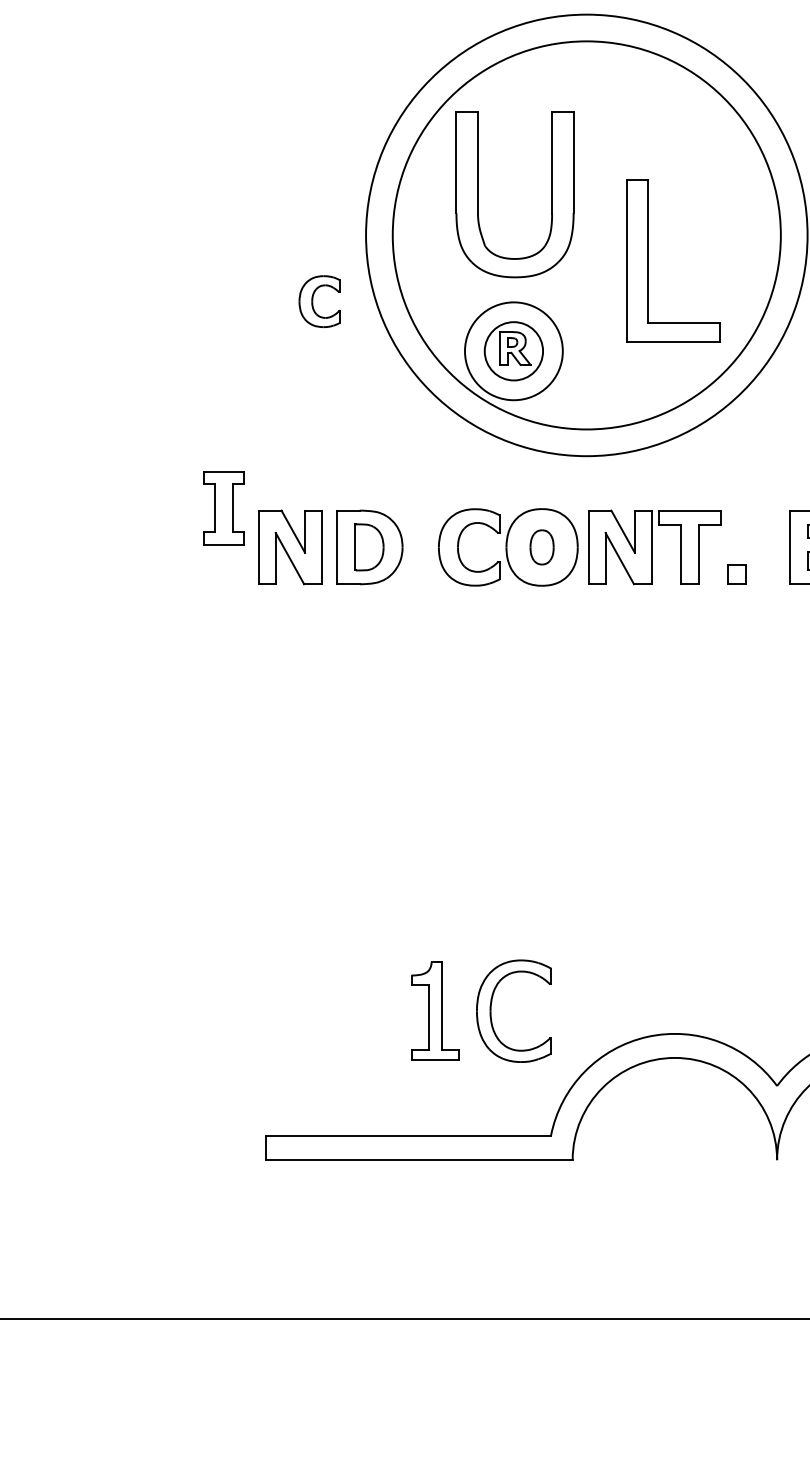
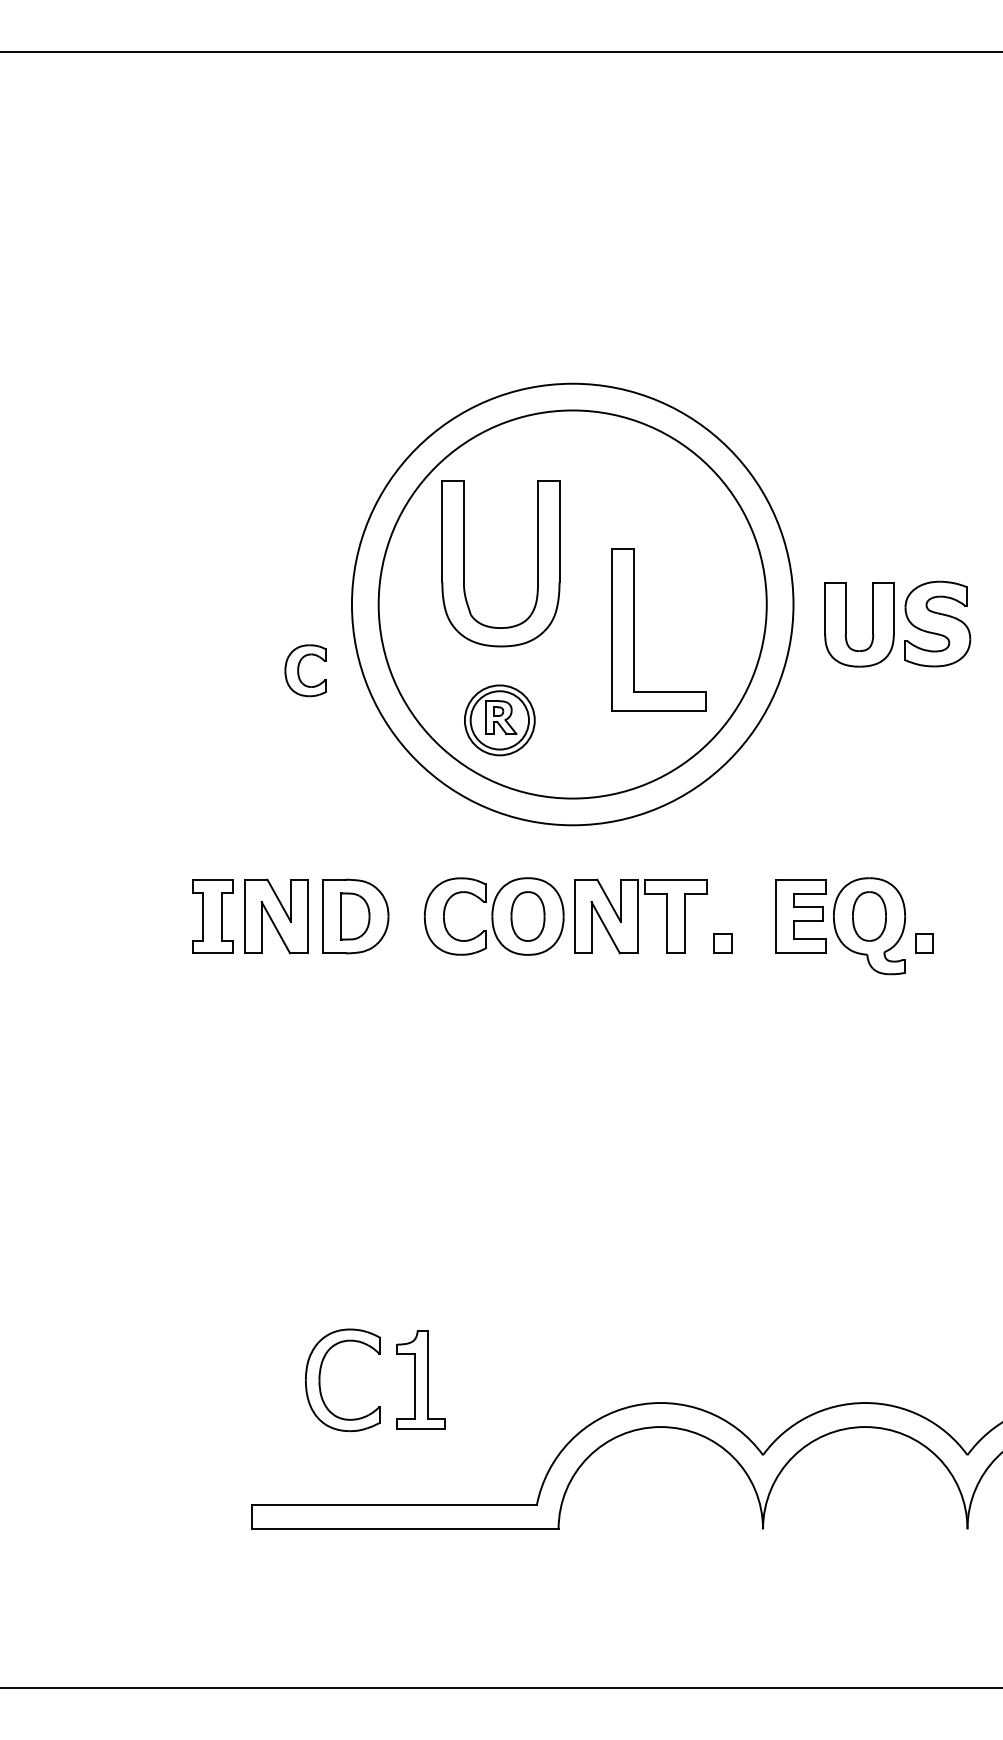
circle: (513, 351) -> (499, 720), size x0.71
part: (223, 508) -> (212, 916), moved
part: (541, 547) -> (527, 916), size x1.43
part: (491, 1010) -> (320, 1379), moved

